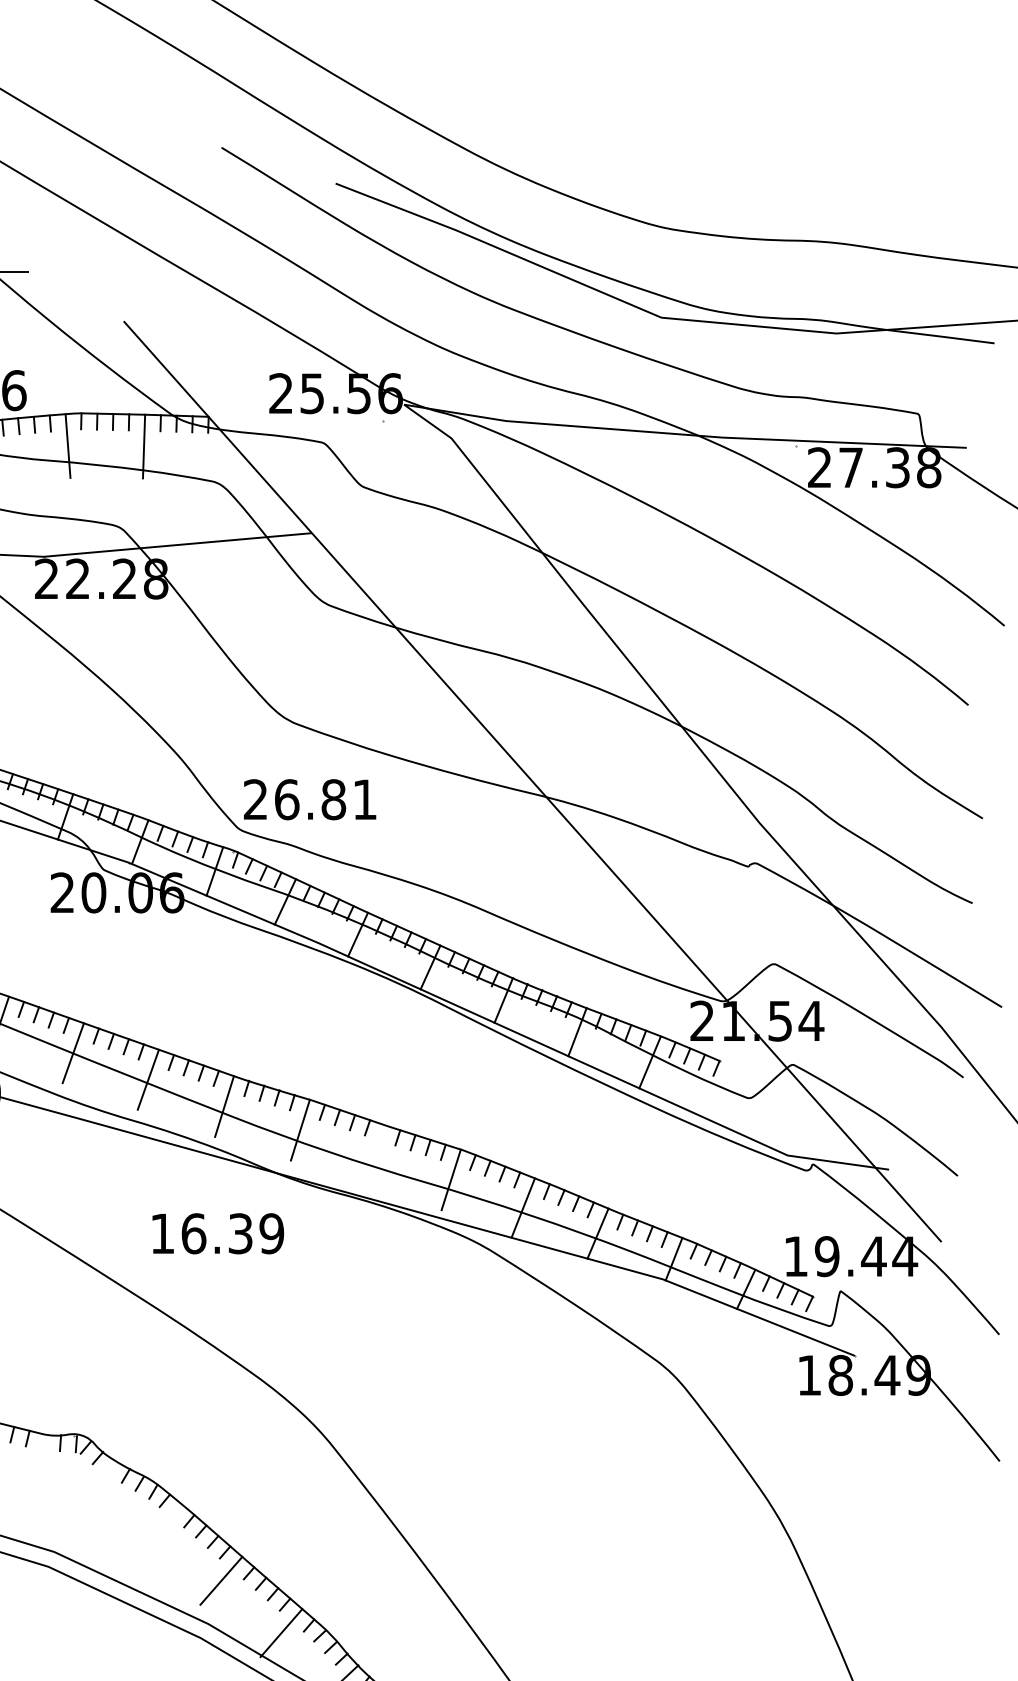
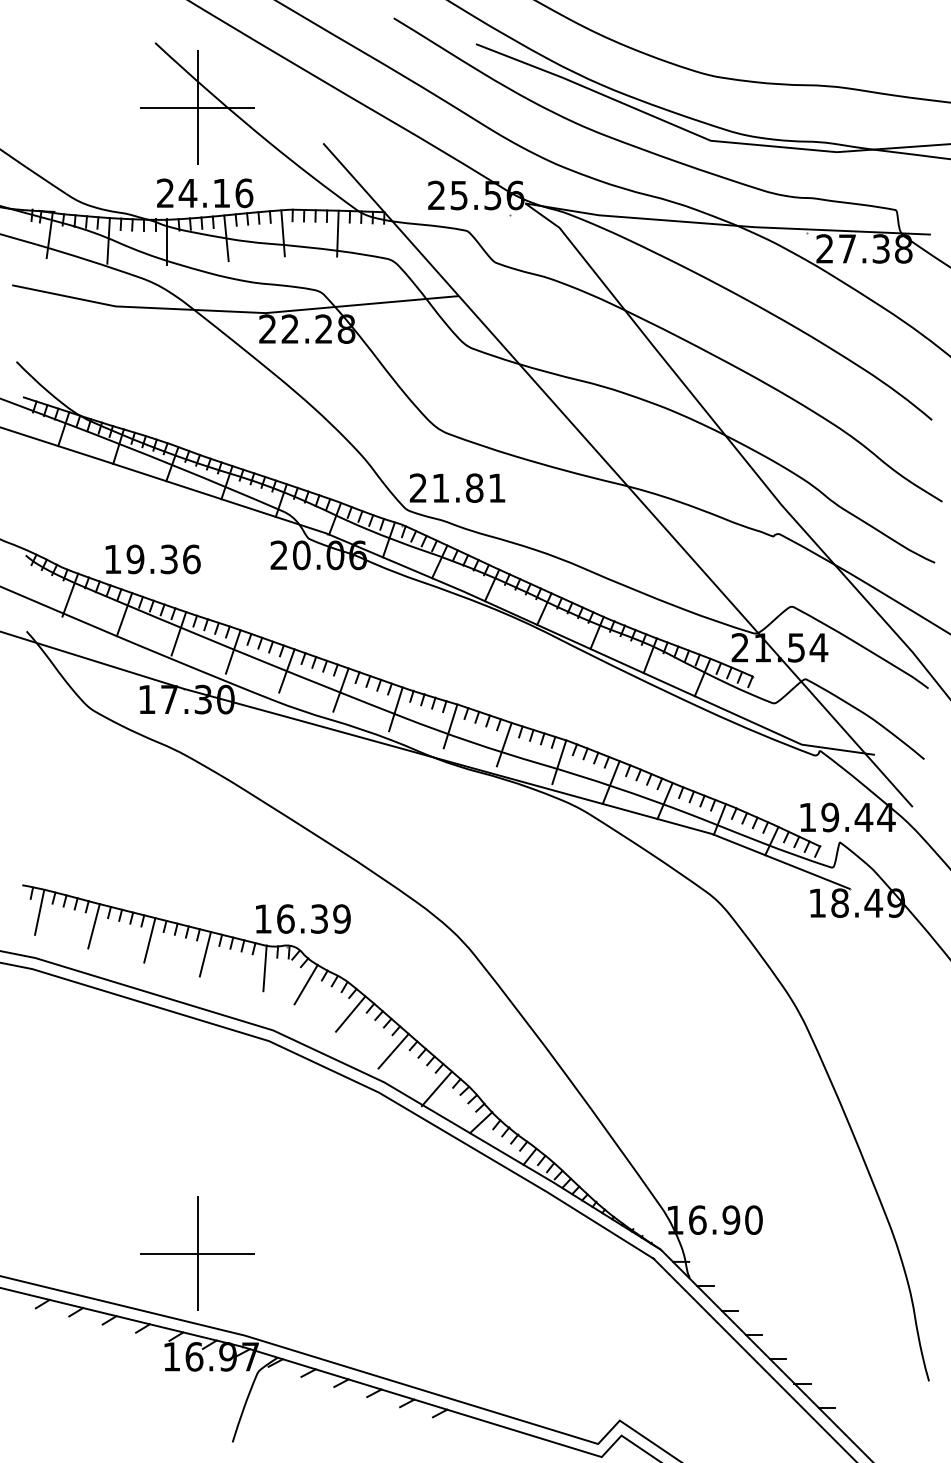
text: (286, 798) -> (440, 487), 26.81 -> 21.81
line: (373, 1155) -> (503, 744), added
text: (218, 1232) -> (303, 918), moved
line: (42, 1466) -> (264, 968), added
line: (99, 1488) -> (305, 984), added
line: (161, 1528) -> (350, 1013), added

